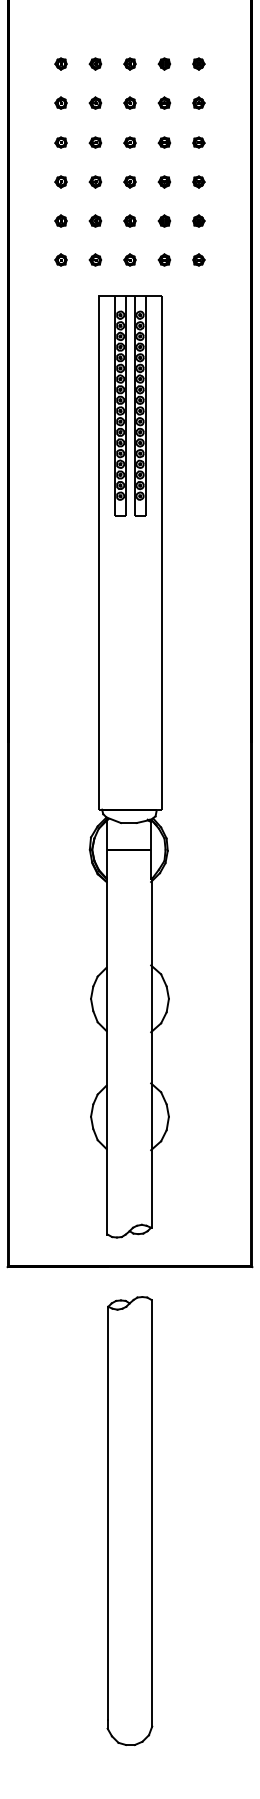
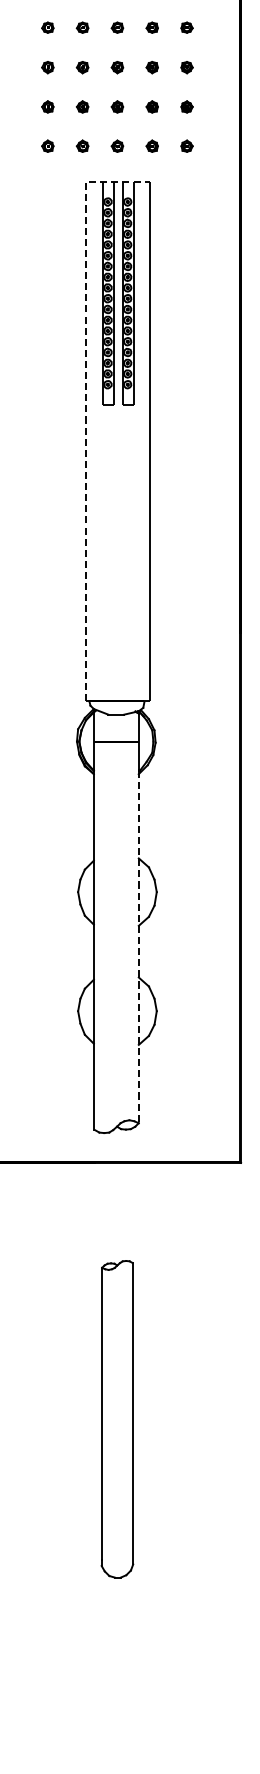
line: (98, 519) -> (85, 408), solid -> dashed
line: (151, 1053) -> (139, 947), solid -> dashed
part: (129, 1520) -> (116, 1418), size x0.7

